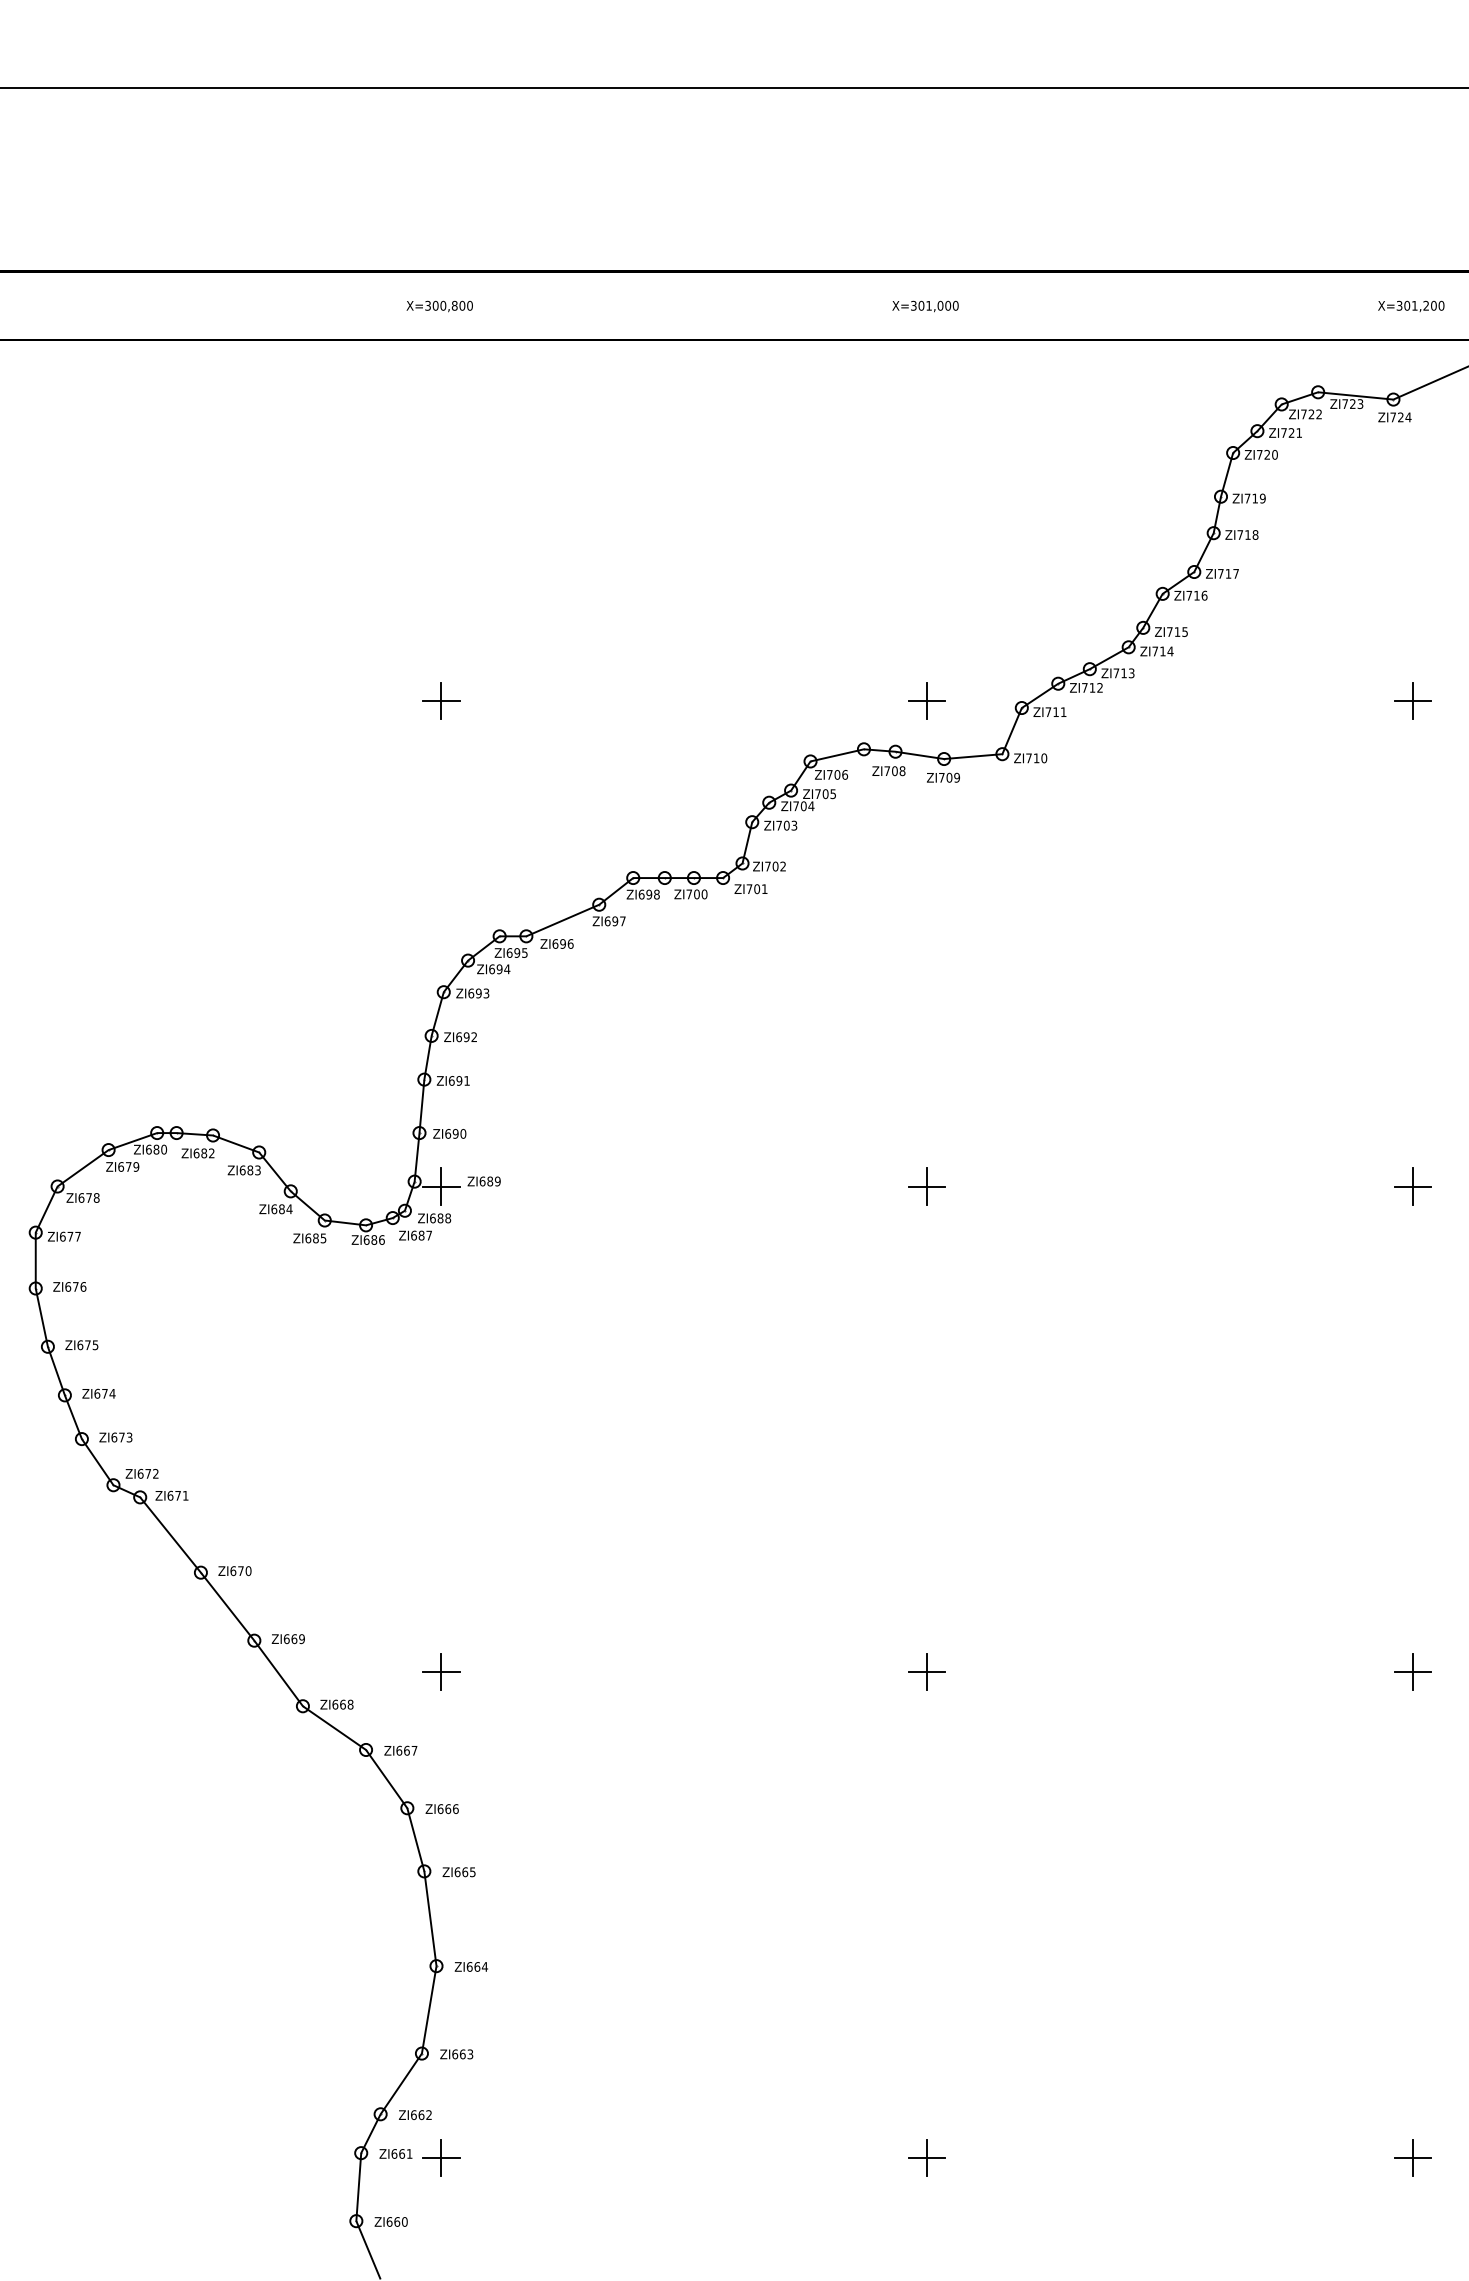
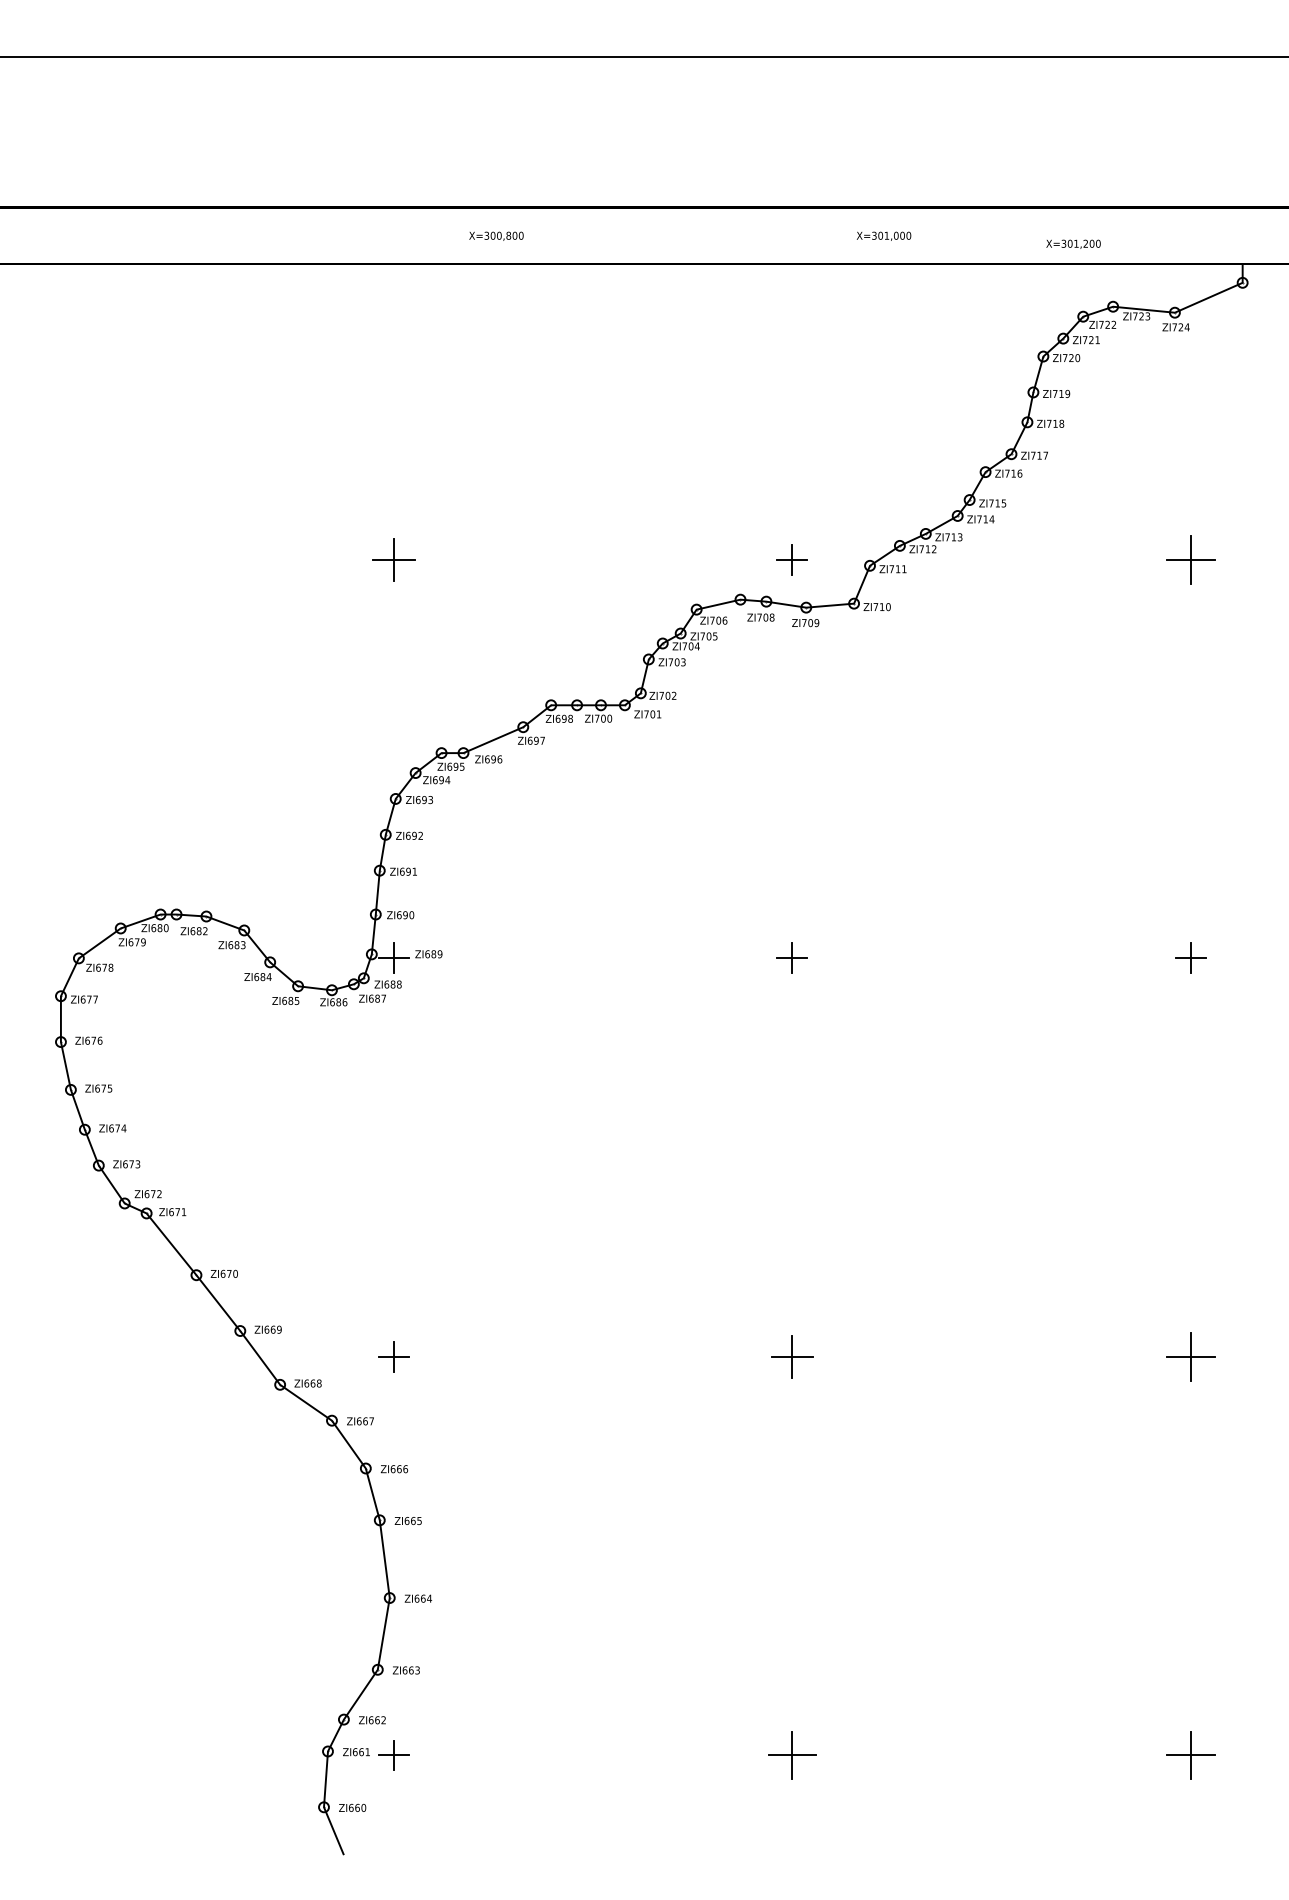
text: (439, 305) -> (496, 235), moved
text: (924, 305) -> (883, 235), moved
text: (1411, 305) -> (1073, 243), moved
part: (441, 700) -> (393, 559), size x1.4
part: (1412, 700) -> (1190, 559), size x1.6
part: (926, 1671) -> (791, 1356), size x1.4
part: (1412, 1671) -> (1190, 1356), size x1.6
part: (926, 2158) -> (791, 1755), size x1.6
part: (1412, 2158) -> (1190, 1755), size x1.6

